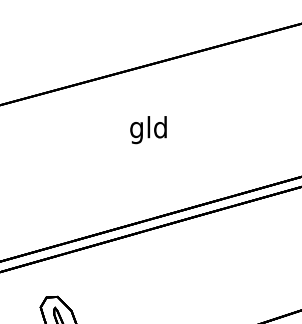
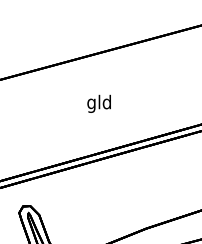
text: (147, 129) -> (98, 103), moved

